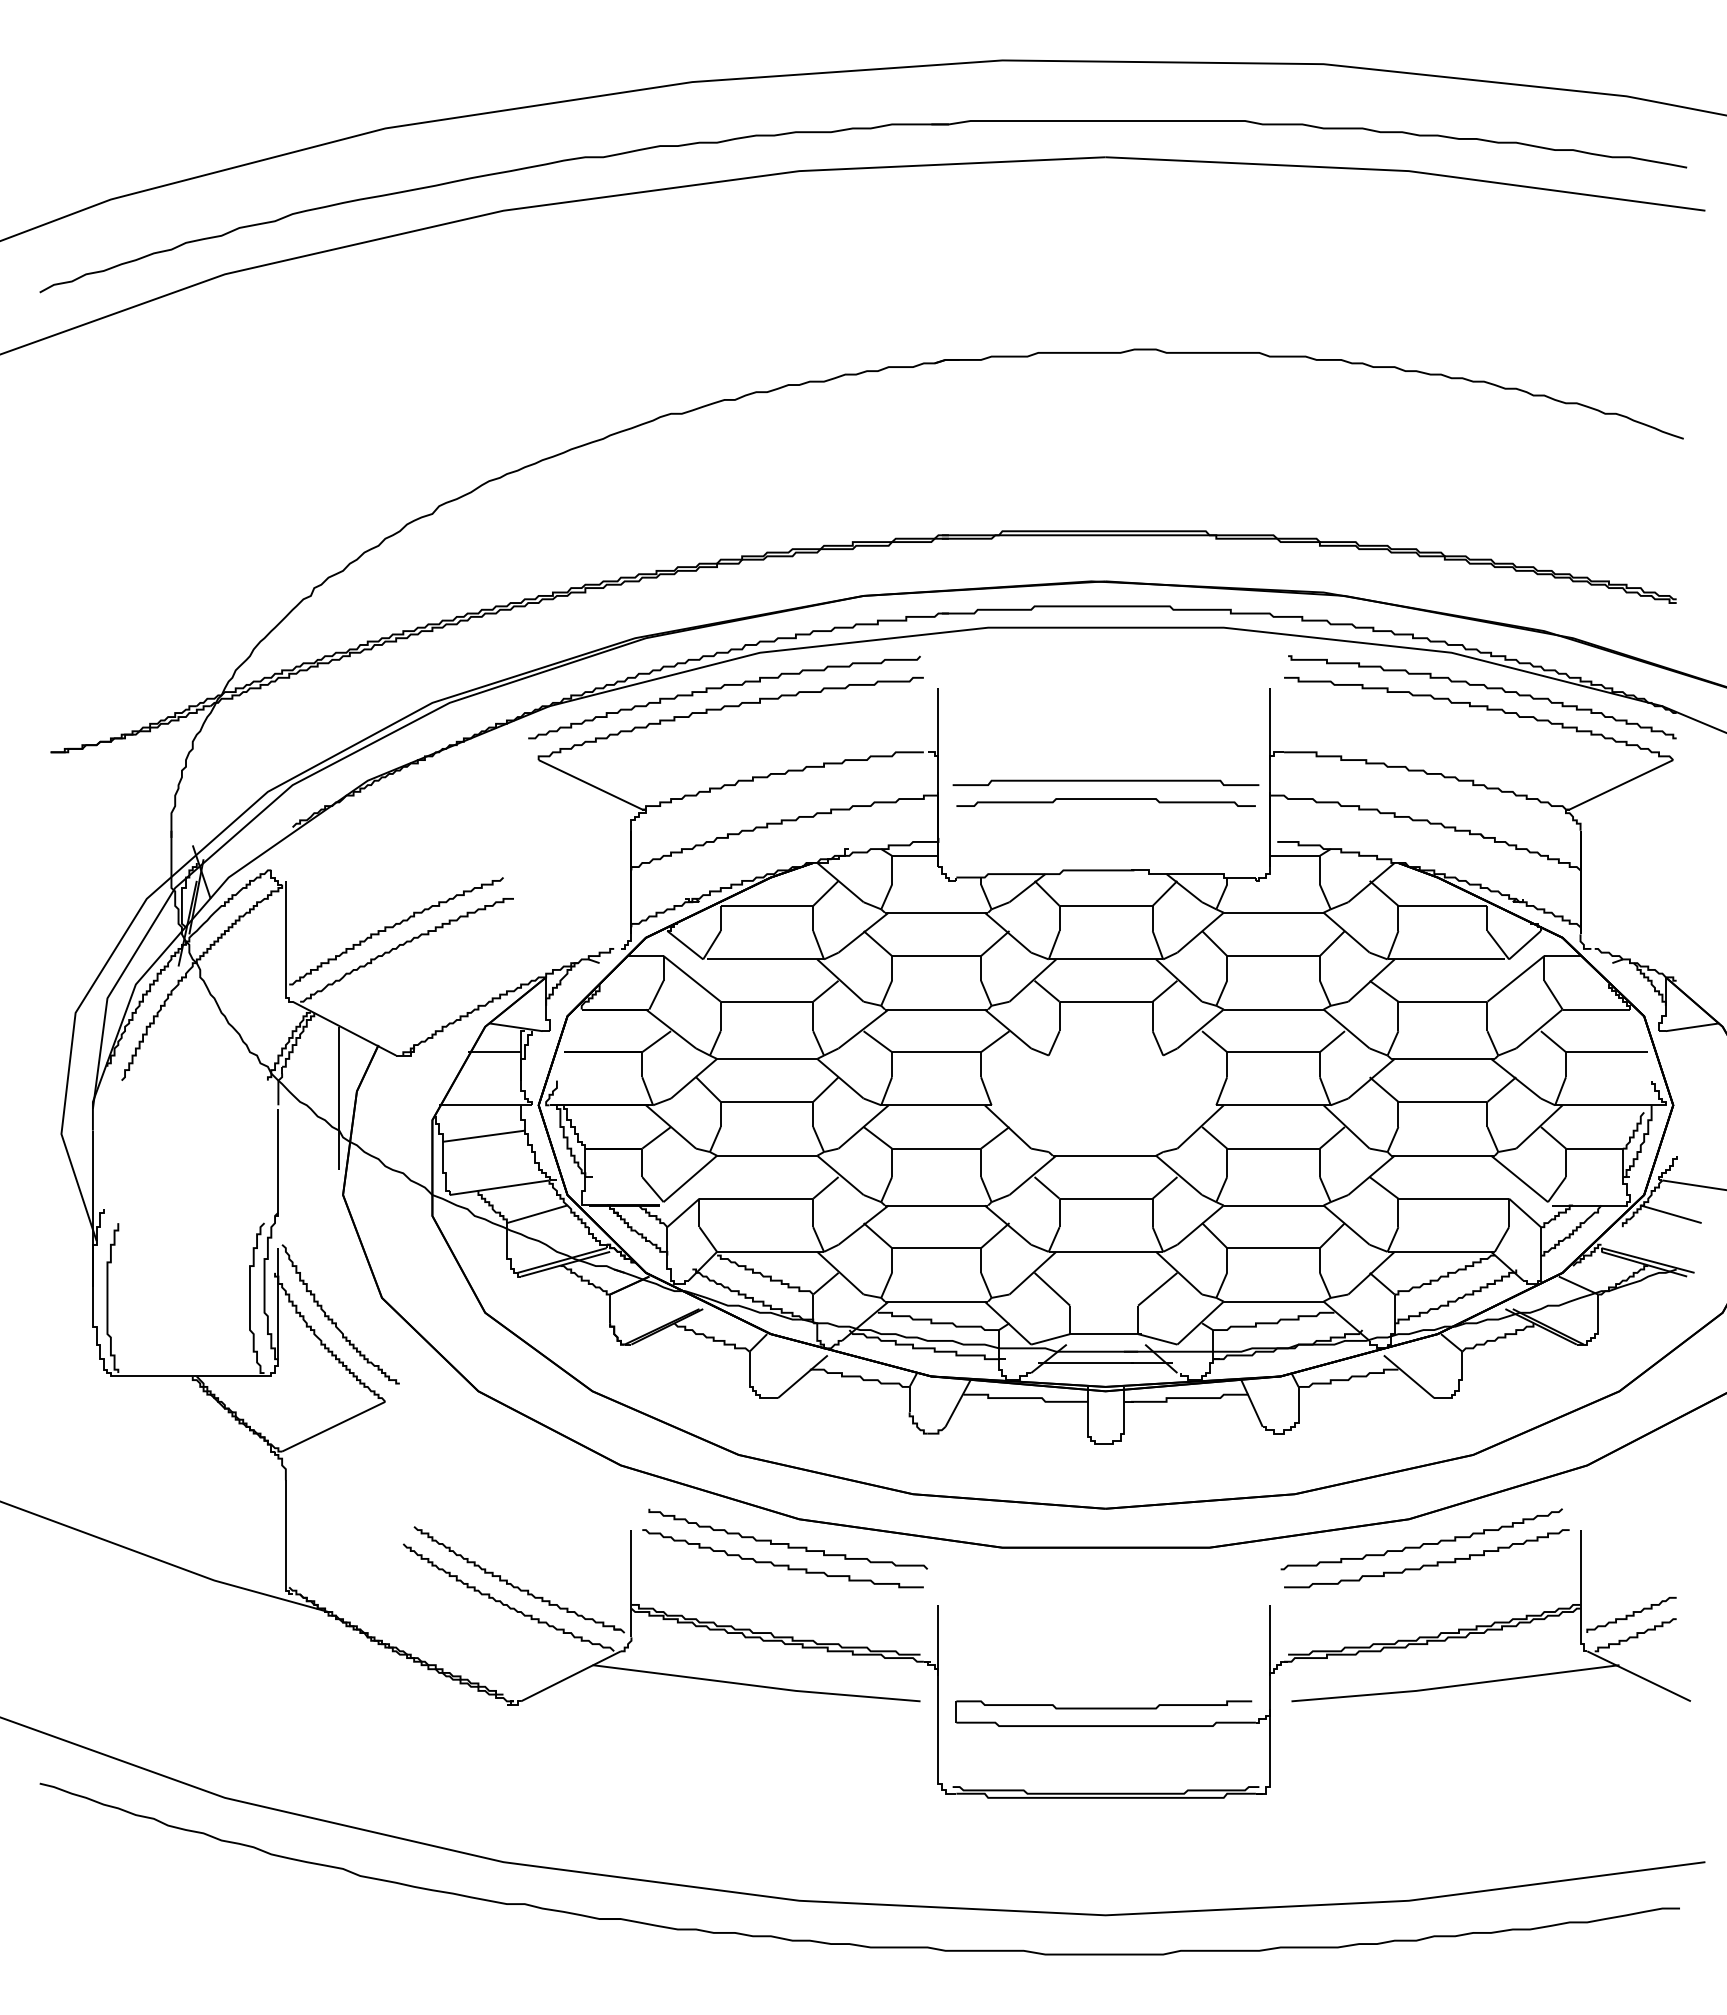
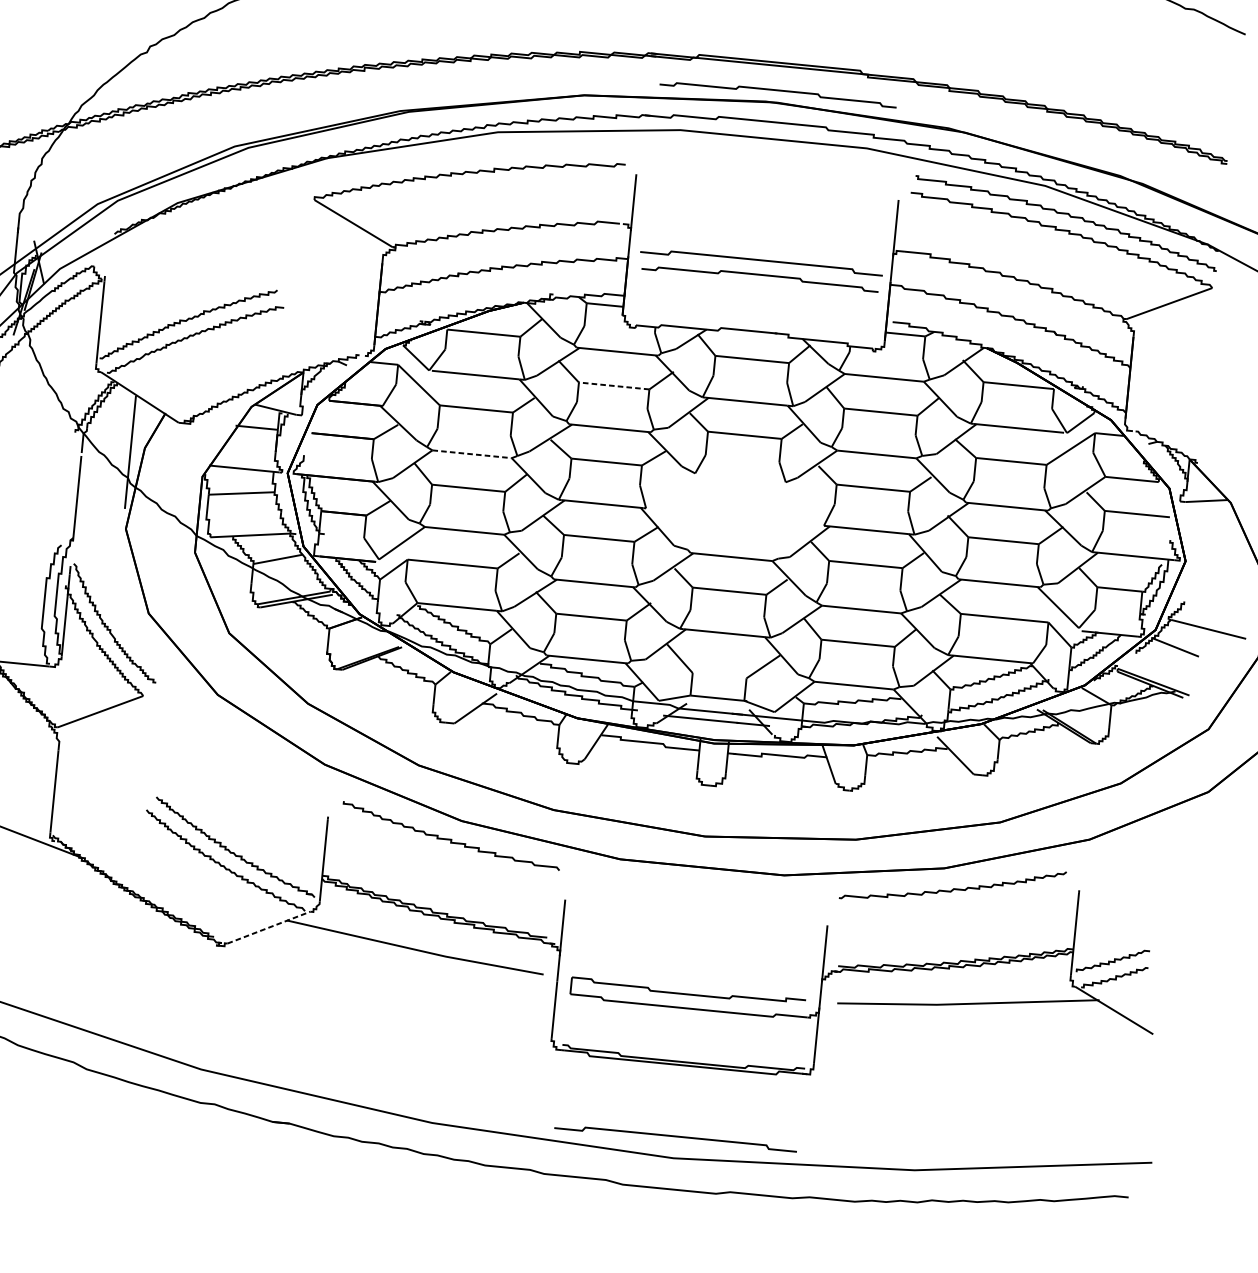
curve: (1105, 566) -> (778, 90), added
curve: (720, 689) -> (463, 158), removed
line: (936, 956) -> (614, 386), solid -> dashed
line: (767, 1058) -> (472, 453), solid -> dashed
curve: (782, 1564) -> (445, 855), removed
curve: (1426, 1564) -> (954, 905), removed
line: (571, 1676) -> (269, 927), solid -> dashed
curve: (1105, 1888) -> (675, 1137), added

